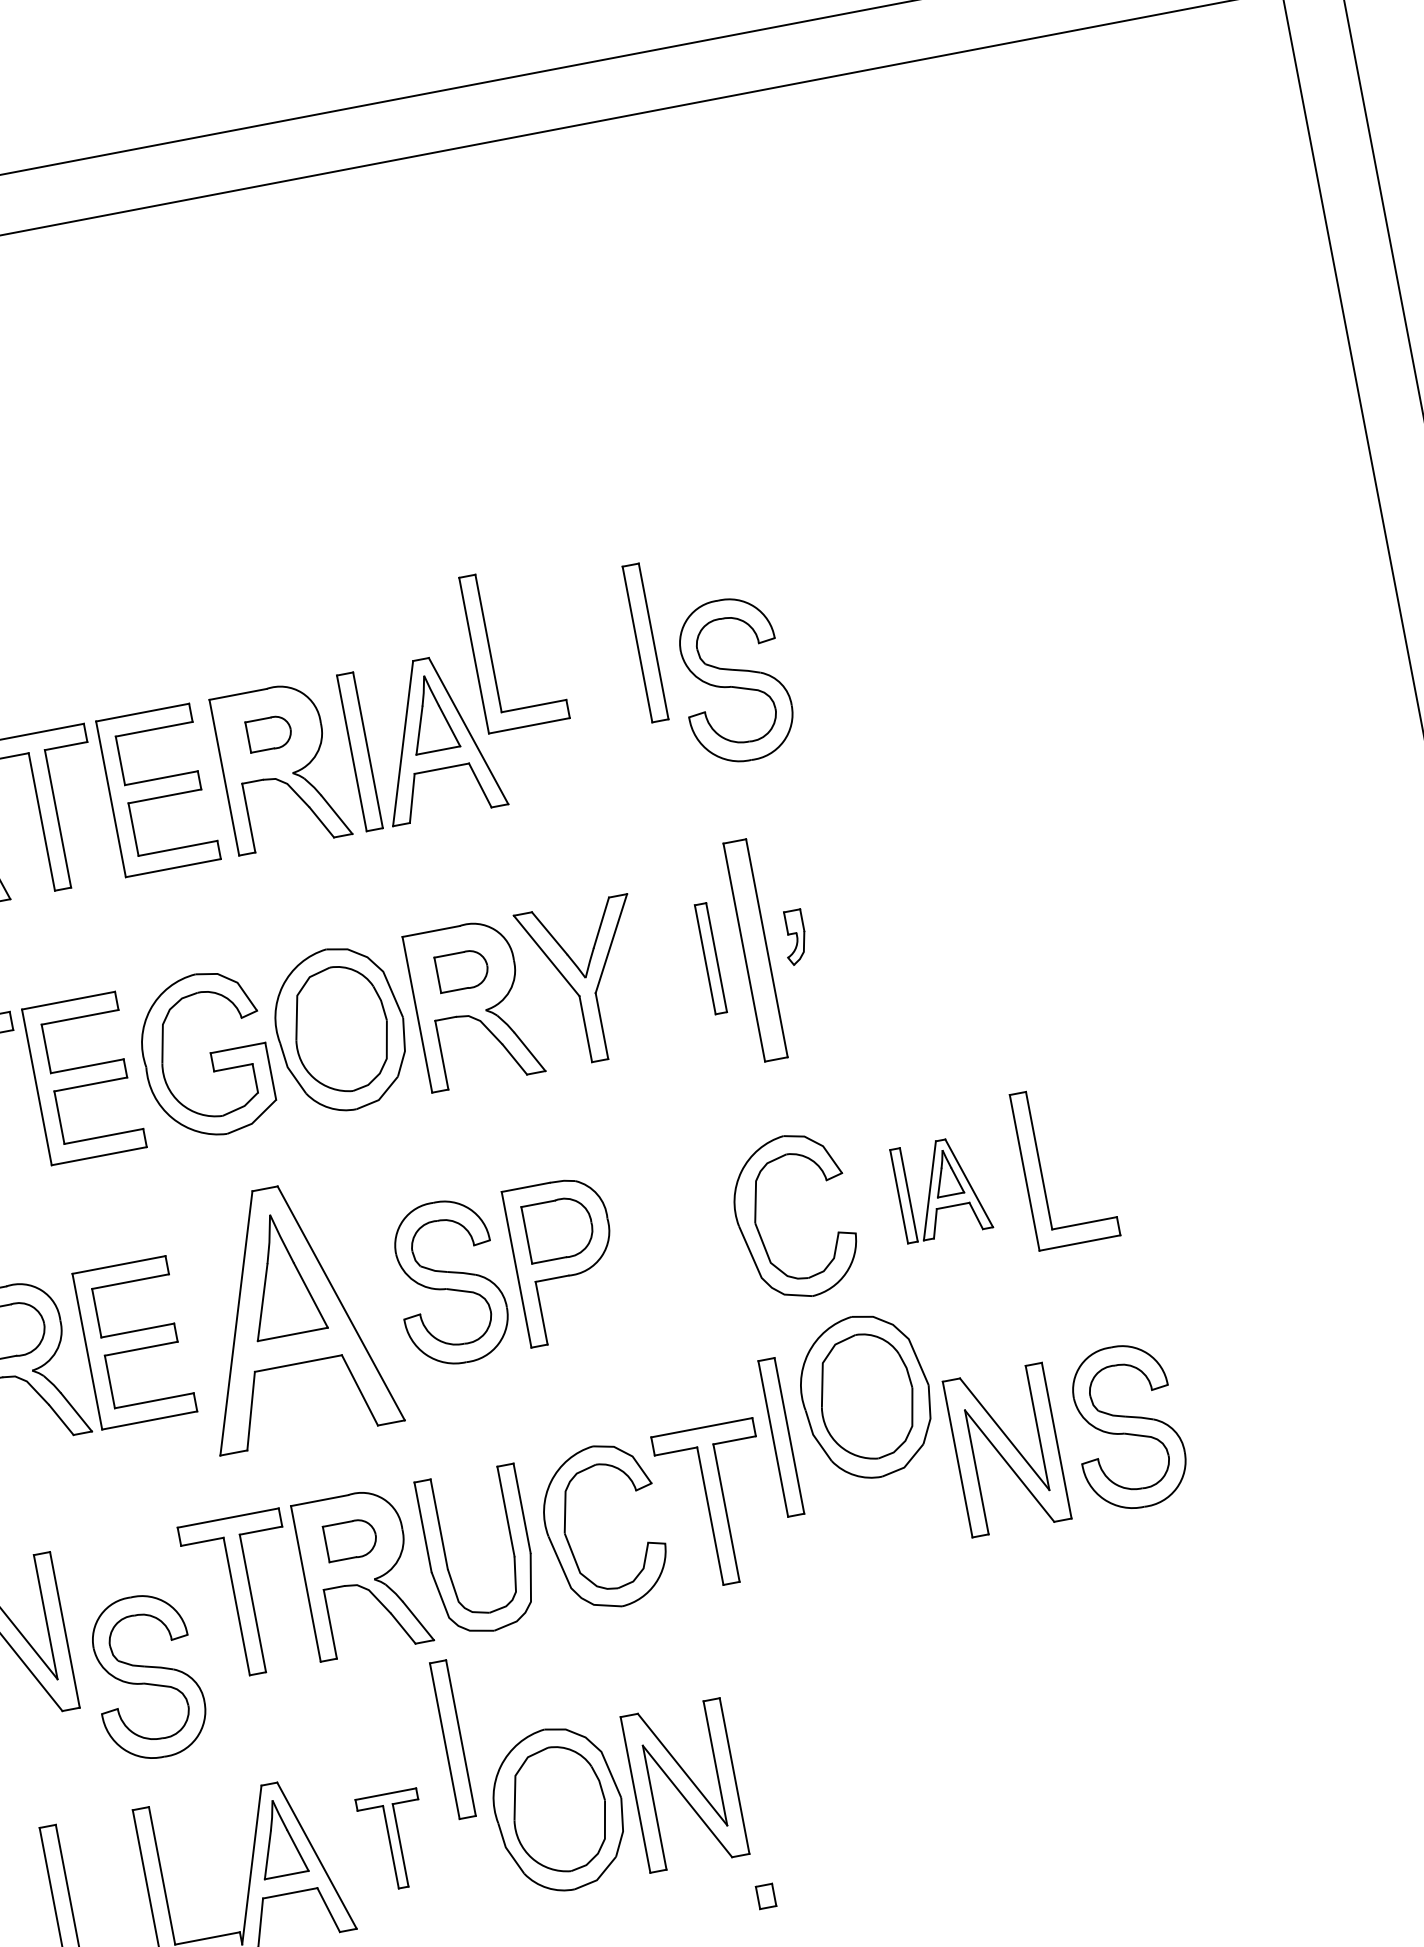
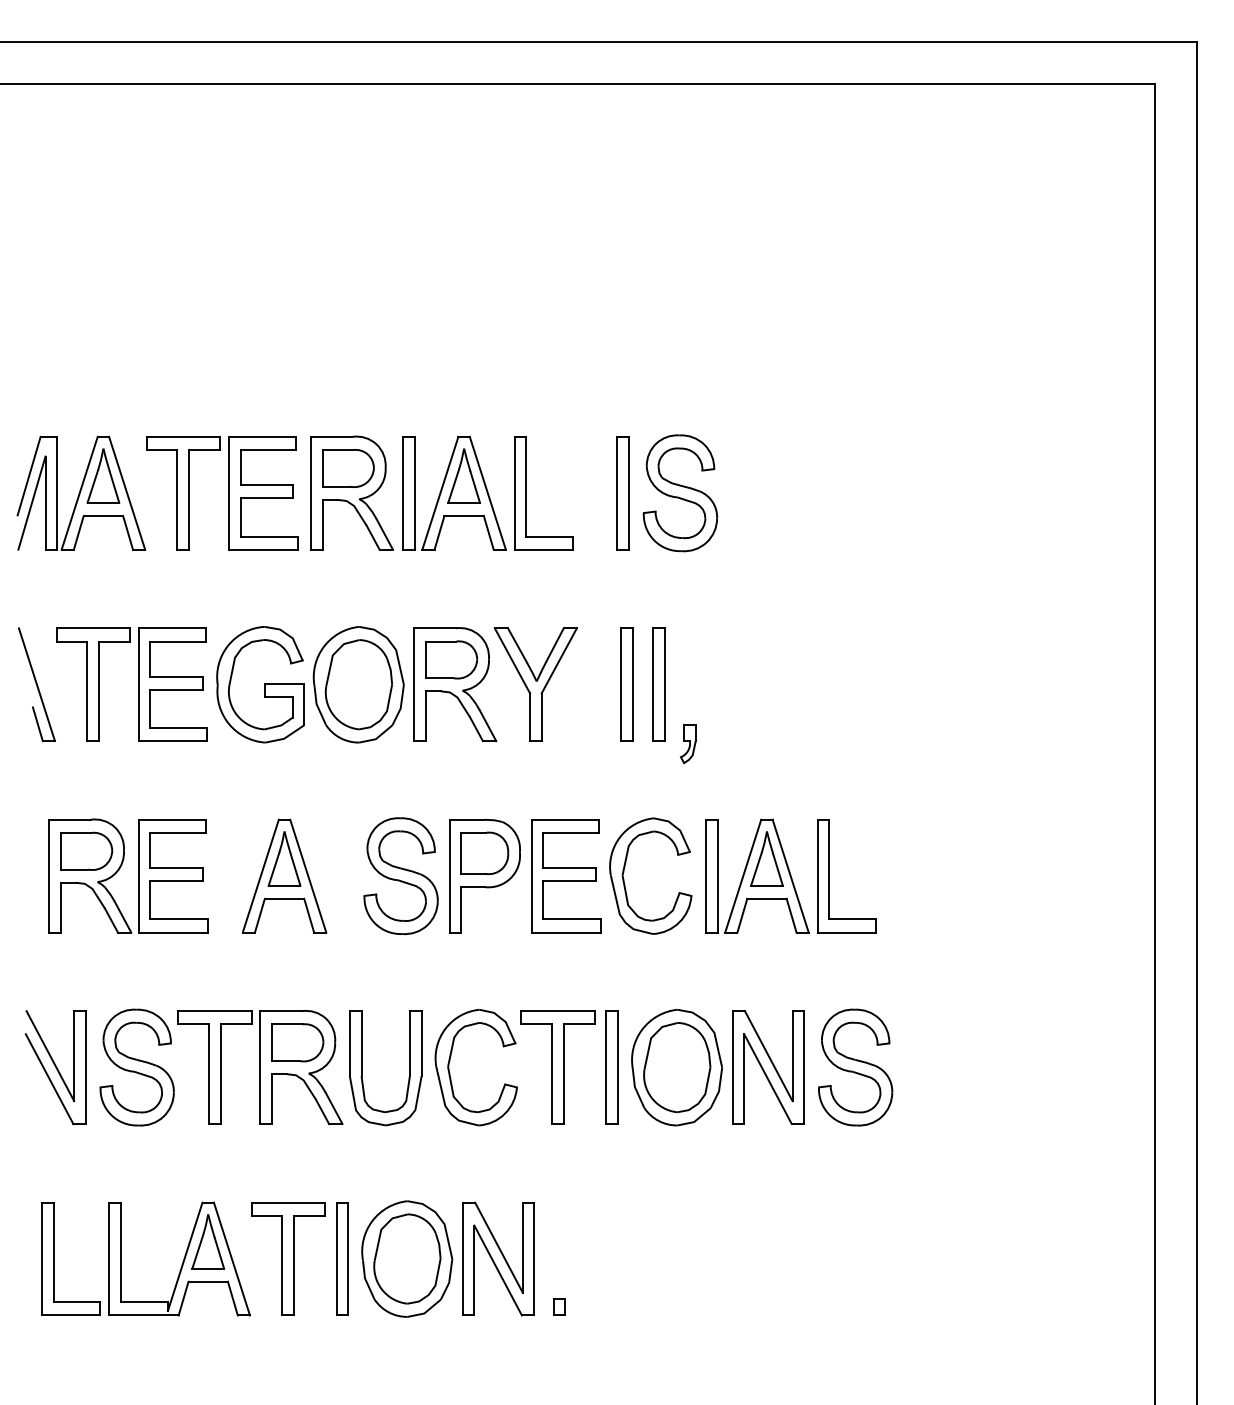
part: (644, 643) -> (622, 493), moved
part: (490, 652) -> (526, 493), moved
part: (269, 733) -> (348, 468), size x1.67
part: (795, 938) -> (688, 744), moved
part: (754, 950) -> (658, 684), size x0.71
part: (710, 958) -> (626, 684), size x1.43
part: (462, 970) -> (451, 659), size x1.43
part: (941, 1187) -> (757, 875), size x1.67
part: (678, 1239) -> (566, 876), added
part: (288, 1312) -> (284, 875), size x0.62
part: (865, 1396) -> (676, 1067), moved
part: (780, 1437) -> (611, 1067), moved
part: (350, 1539) -> (297, 1042), size x1.43
part: (146, 1677) -> (136, 1067), moved
part: (452, 1738) -> (342, 1258), moved
part: (394, 1840) -> (288, 1258), size x1.67
part: (766, 1895) -> (559, 1306), moved

